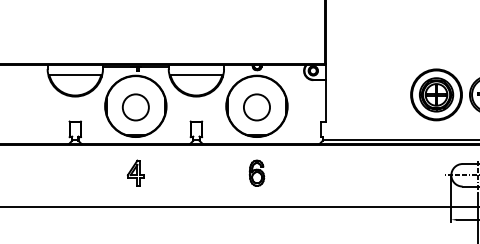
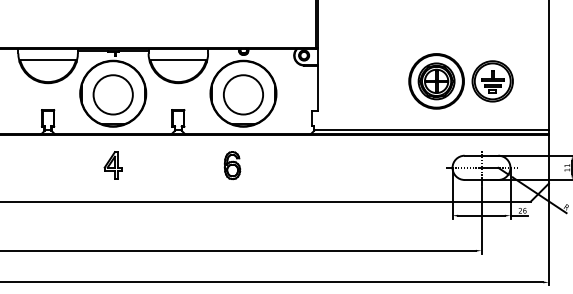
circle: (136, 107) -> (113, 94), size x1.4
circle: (256, 107) -> (243, 94), size x1.4
part: (256, 173) -> (232, 165), moved

